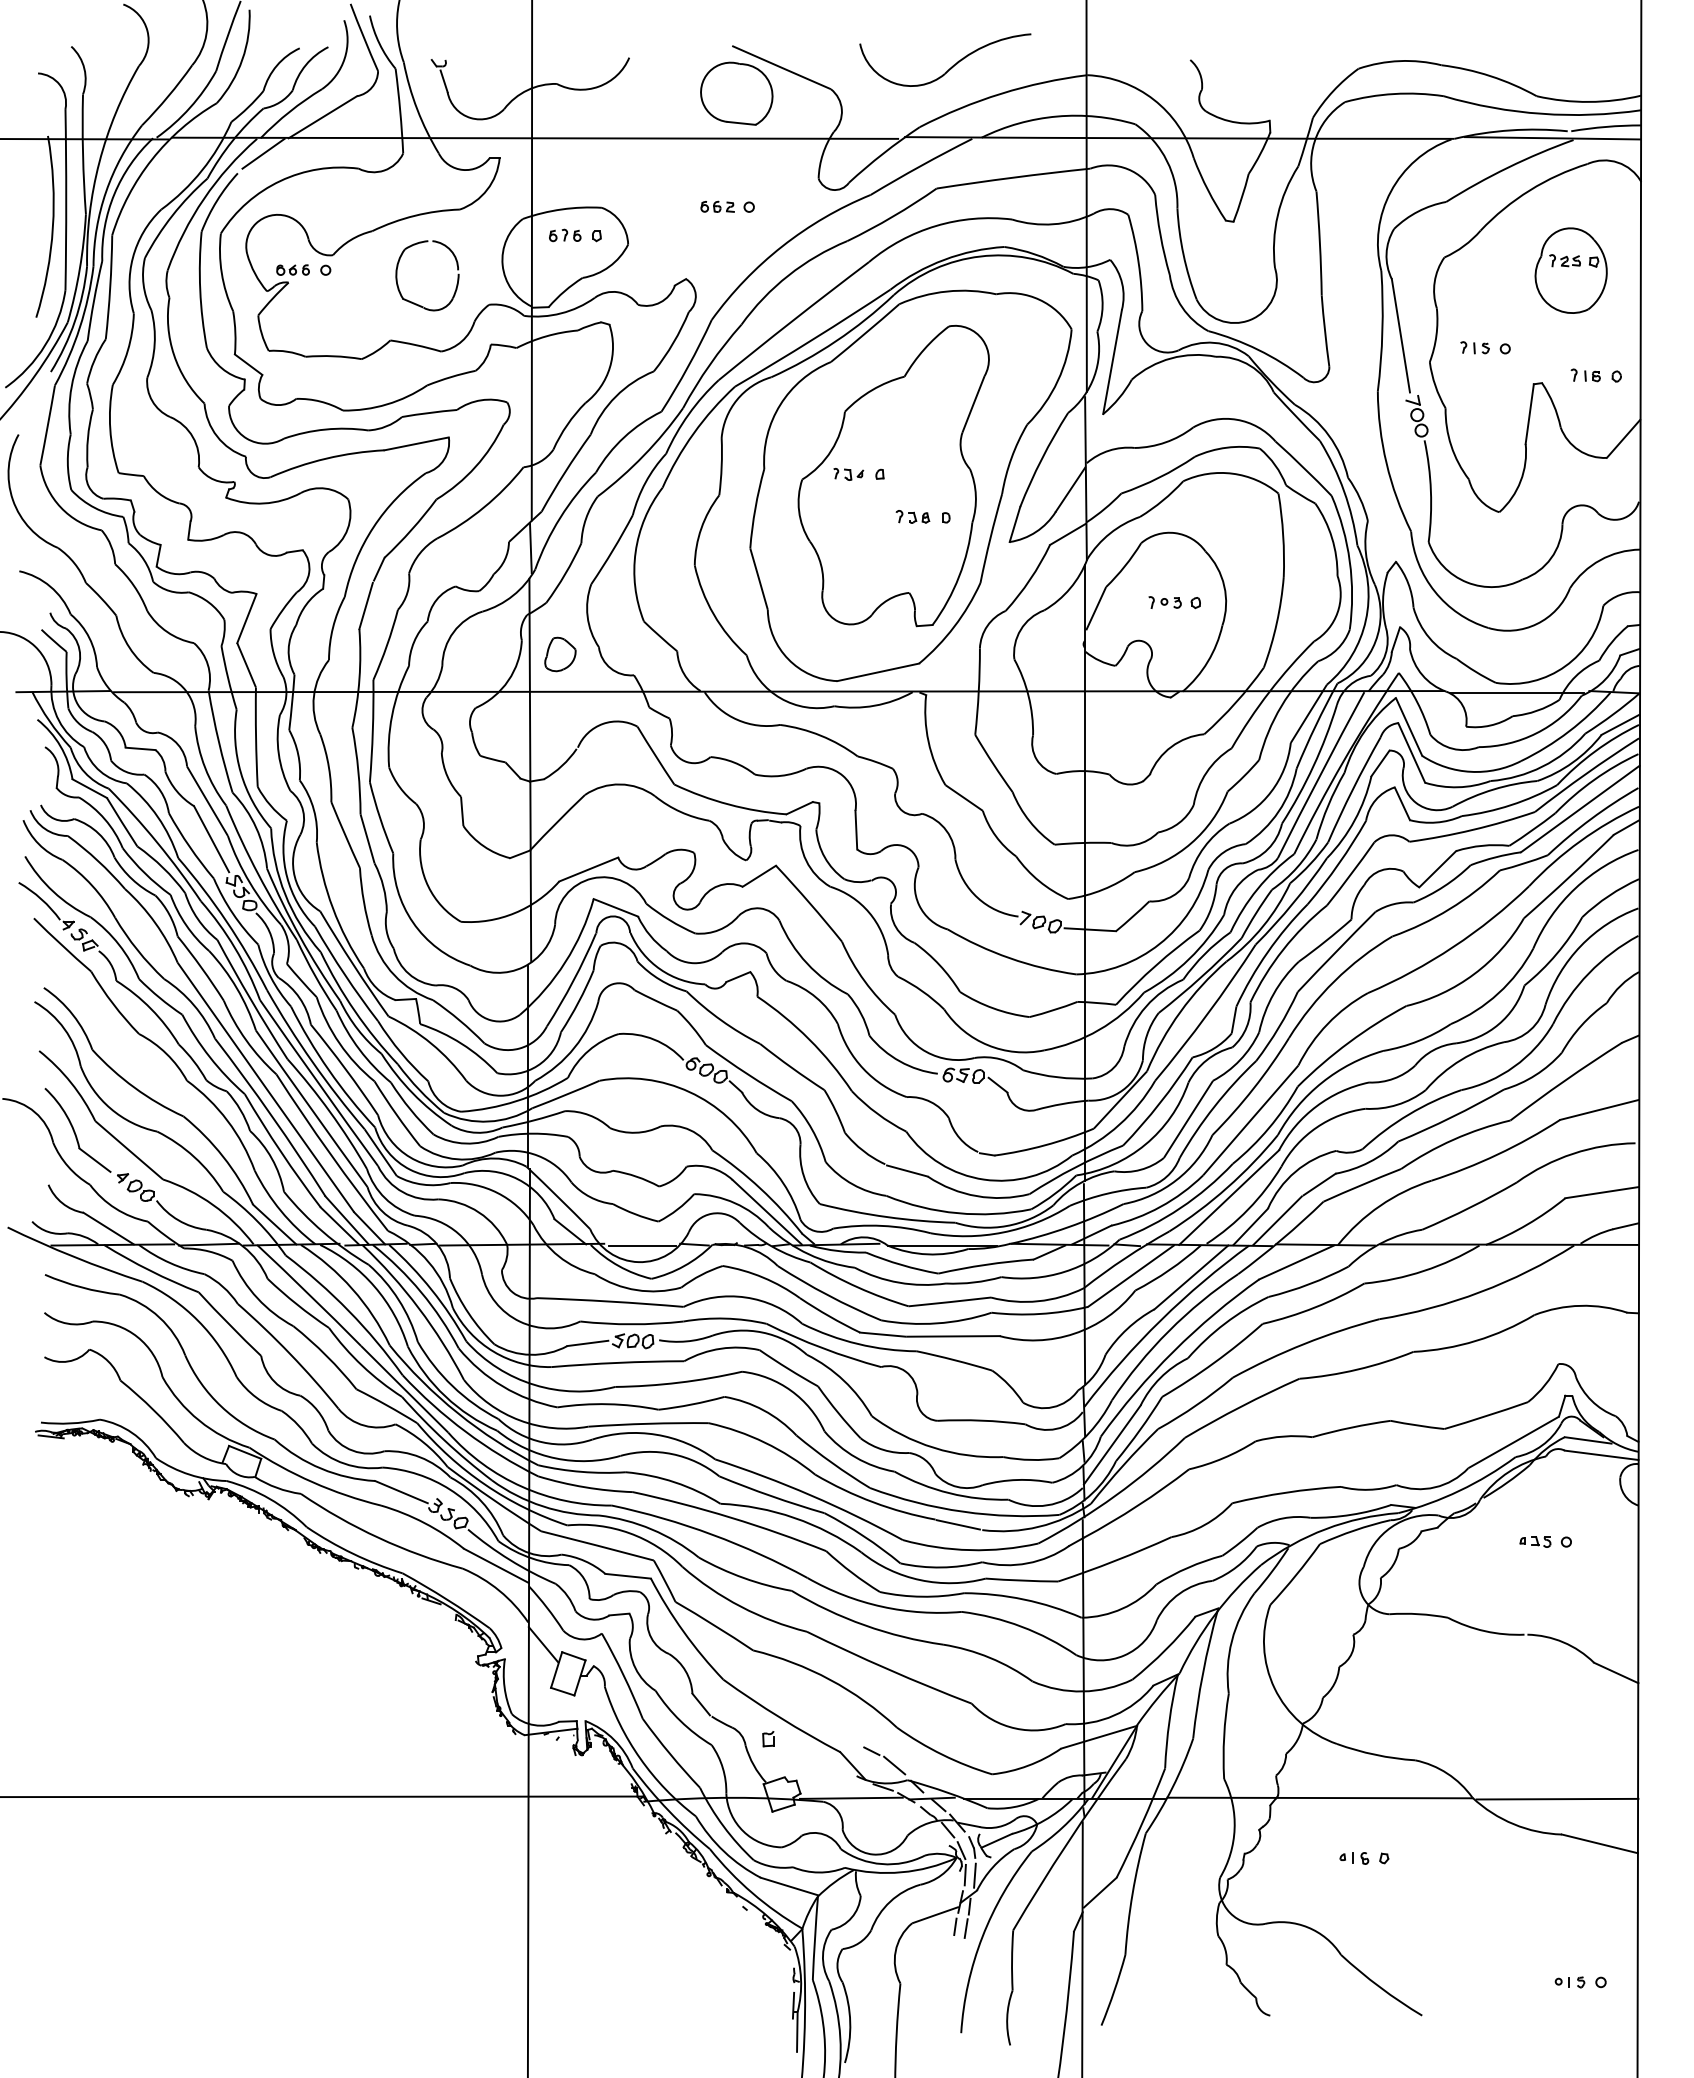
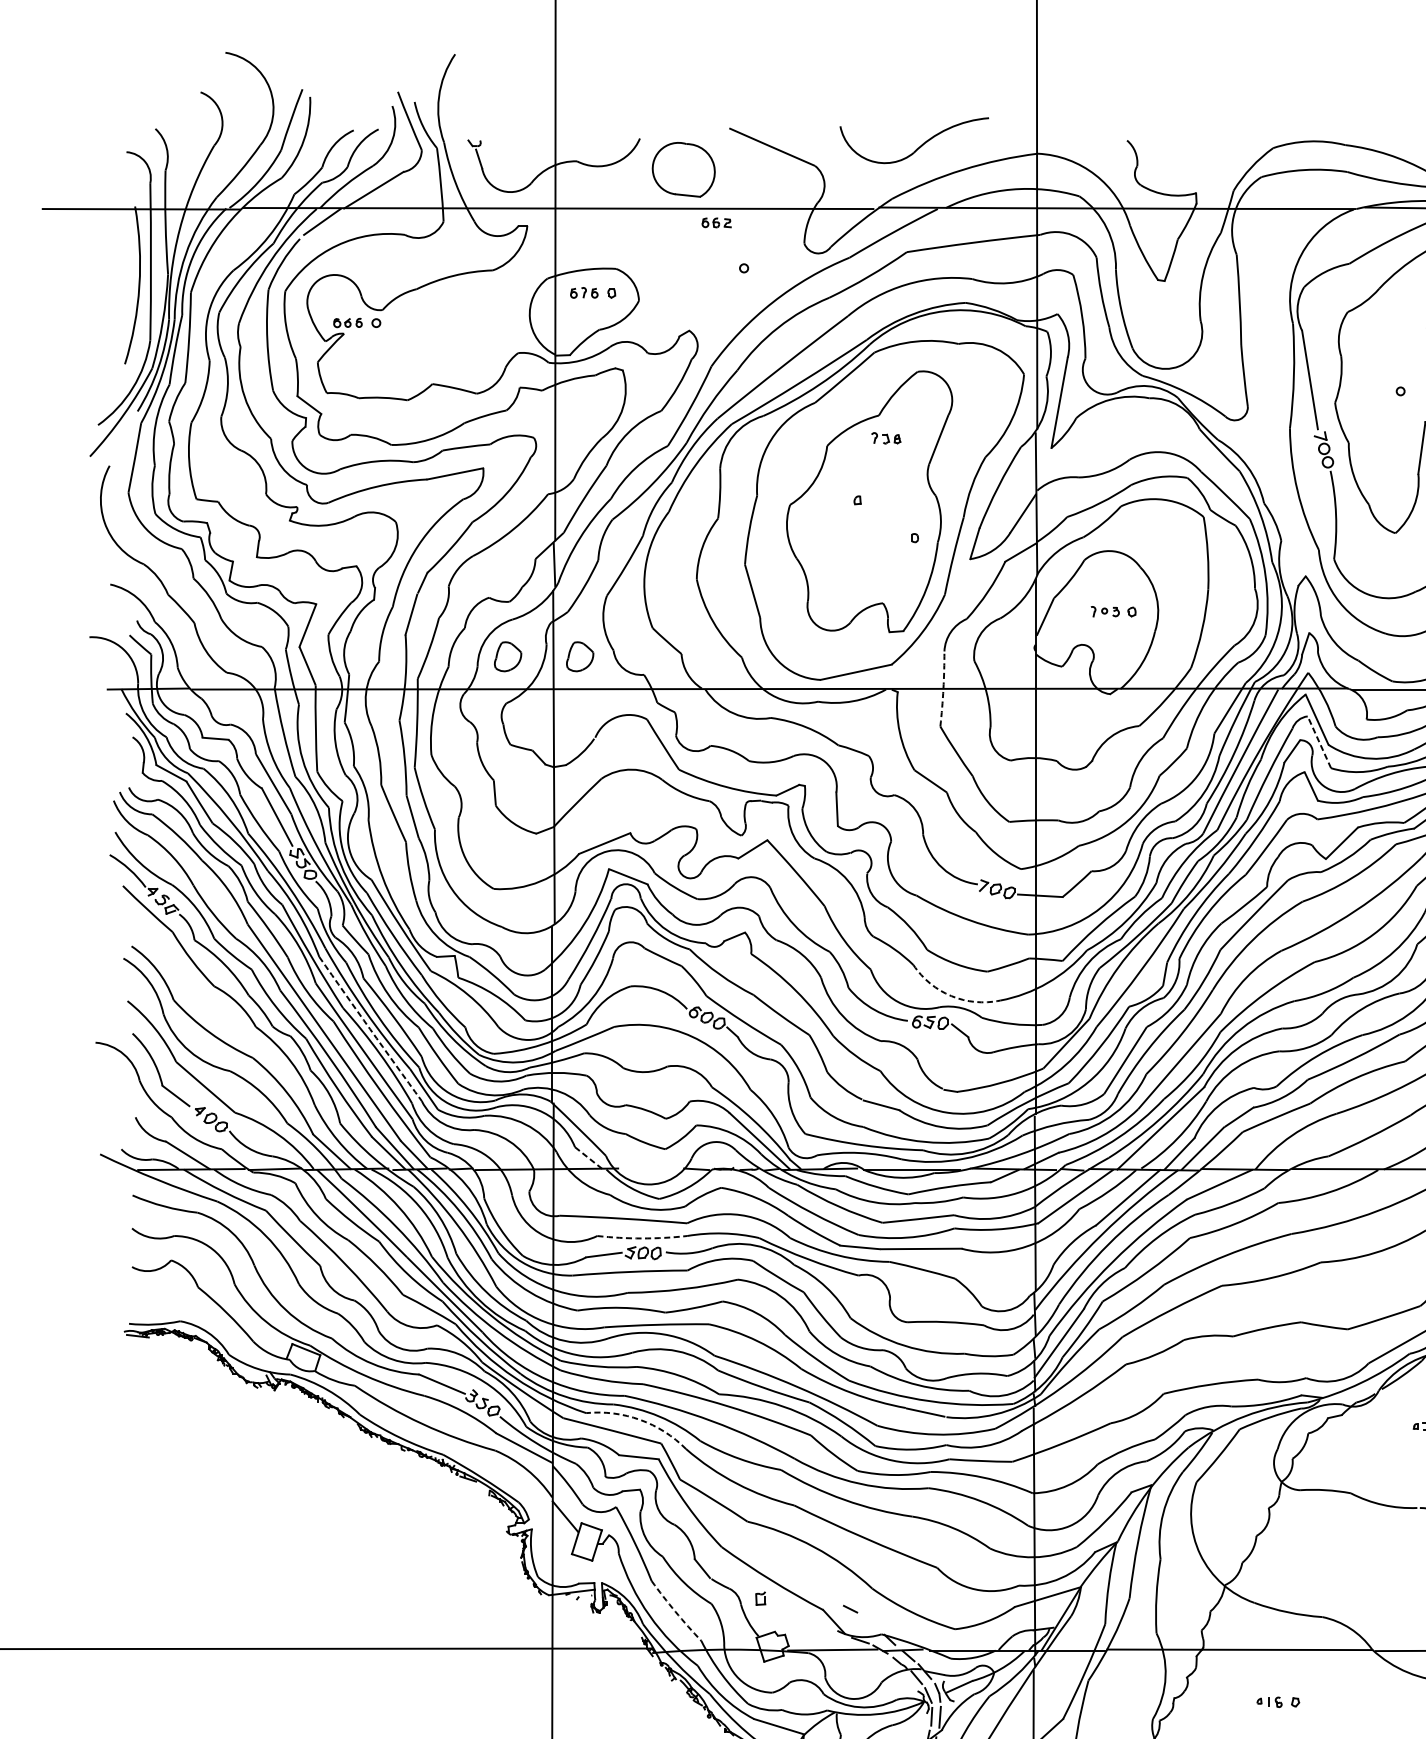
part: (736, 93) -> (683, 169), moved
part: (717, 206) -> (716, 222), moved
part: (414, 302) -> (453, 351), removed
part: (1474, 347) -> (1373, 390), removed
part: (848, 474) -> (830, 500), removed
part: (912, 516) -> (885, 437), moved
part: (477, 654) -> (508, 656), added
arc: (978, 691) -> (943, 688), solid -> dashed
line: (1411, 752) -> (1319, 741), solid -> dashed
arc: (987, 1045) -> (951, 996), solid -> dashed
arc: (318, 1083) -> (370, 1029), solid -> dashed
line: (570, 1232) -> (588, 1158), solid -> dashed
line: (642, 1245) -> (651, 1170), removed
arc: (631, 1324) -> (641, 1238), solid -> dashed
arc: (629, 1533) -> (640, 1420), solid -> dashed
arc: (670, 1754) -> (675, 1612), solid -> dashed
line: (894, 1765) -> (870, 1621), removed

